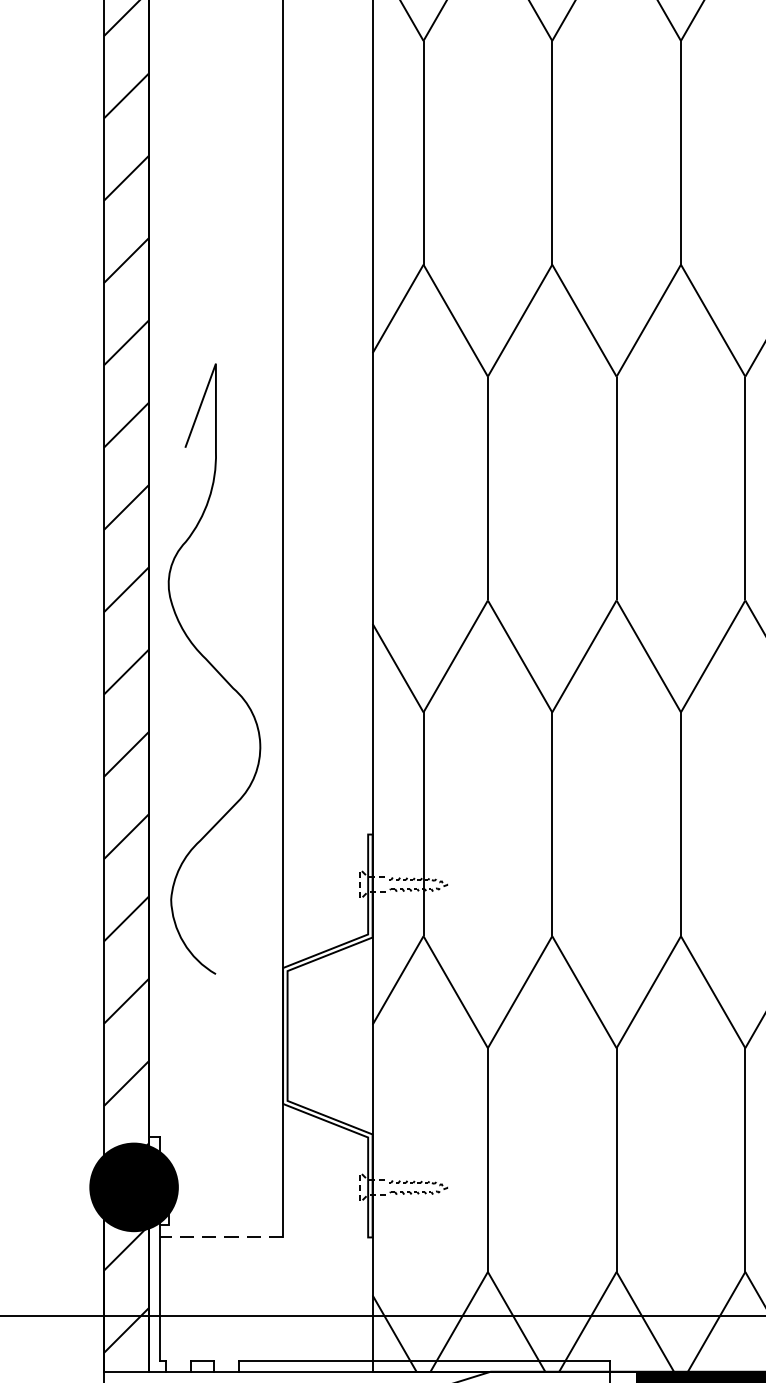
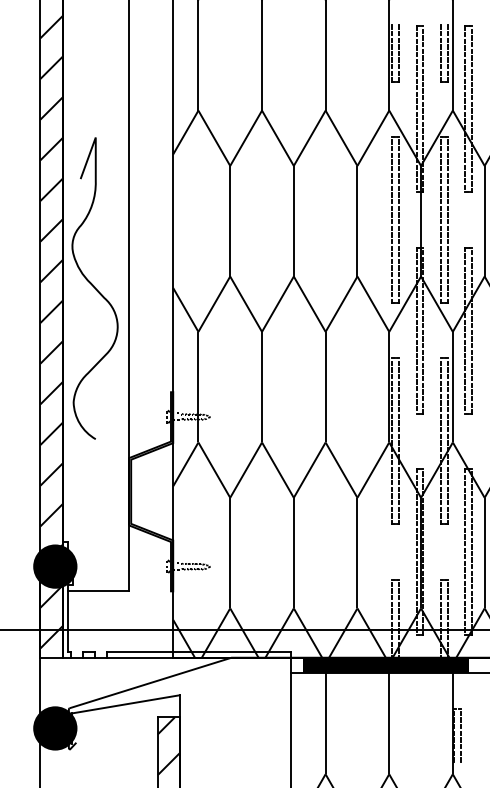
curve: (213, 669) -> (94, 288), moved
line: (221, 1237) -> (98, 591), dashed -> solid

